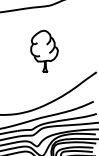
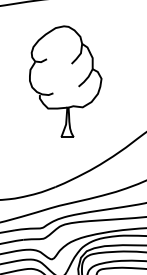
part: (44, 51) -> (65, 81), size x1.43

